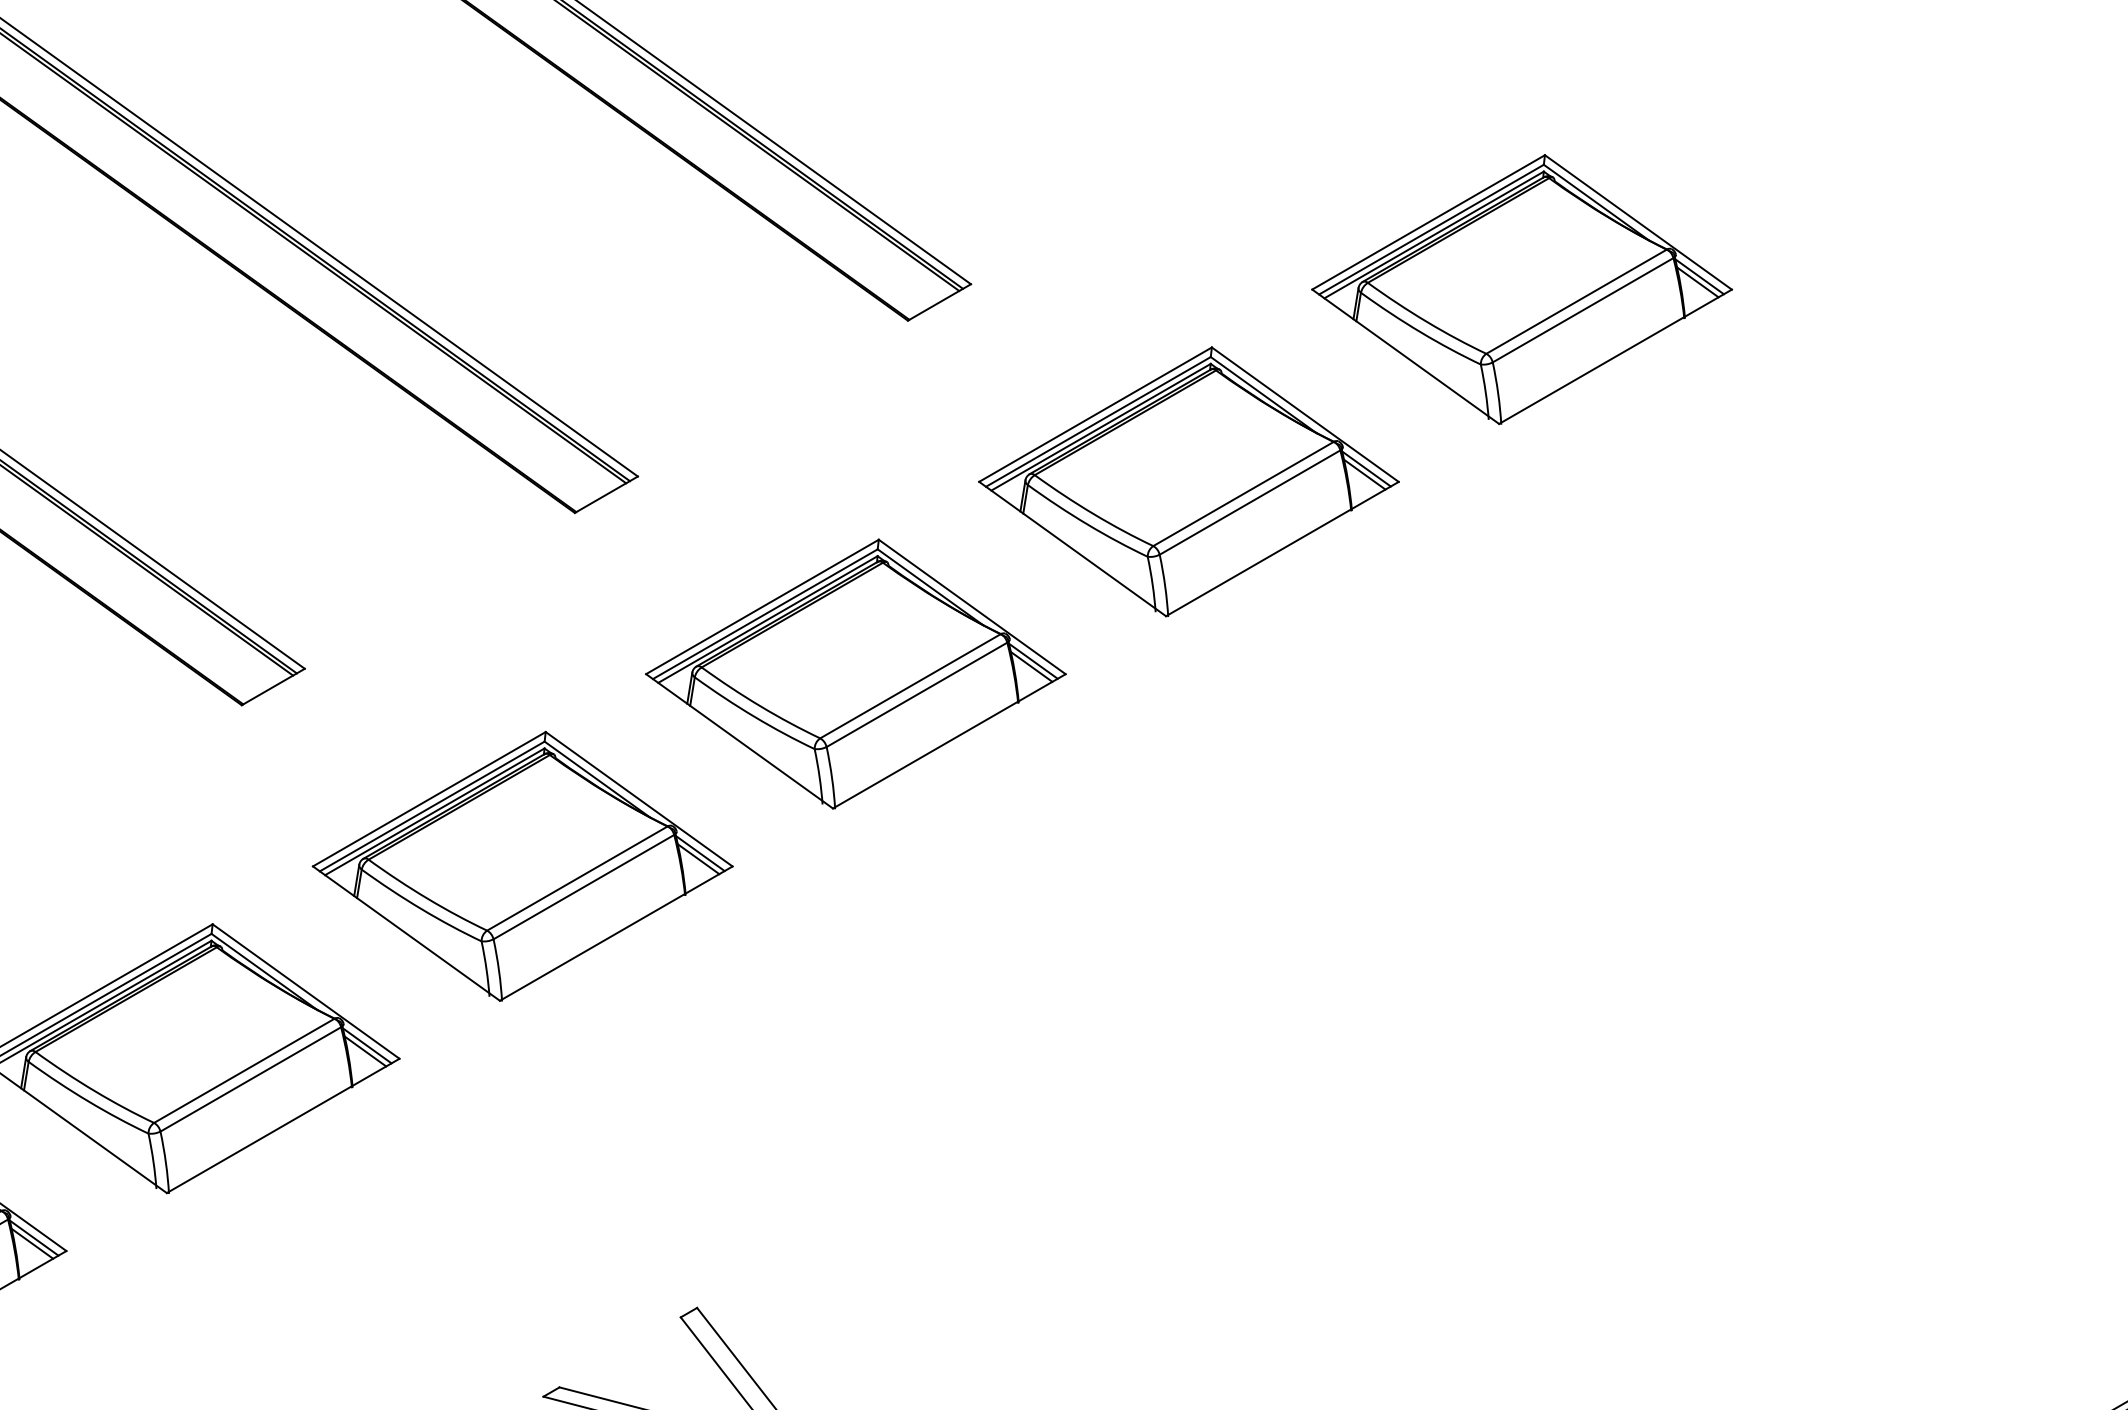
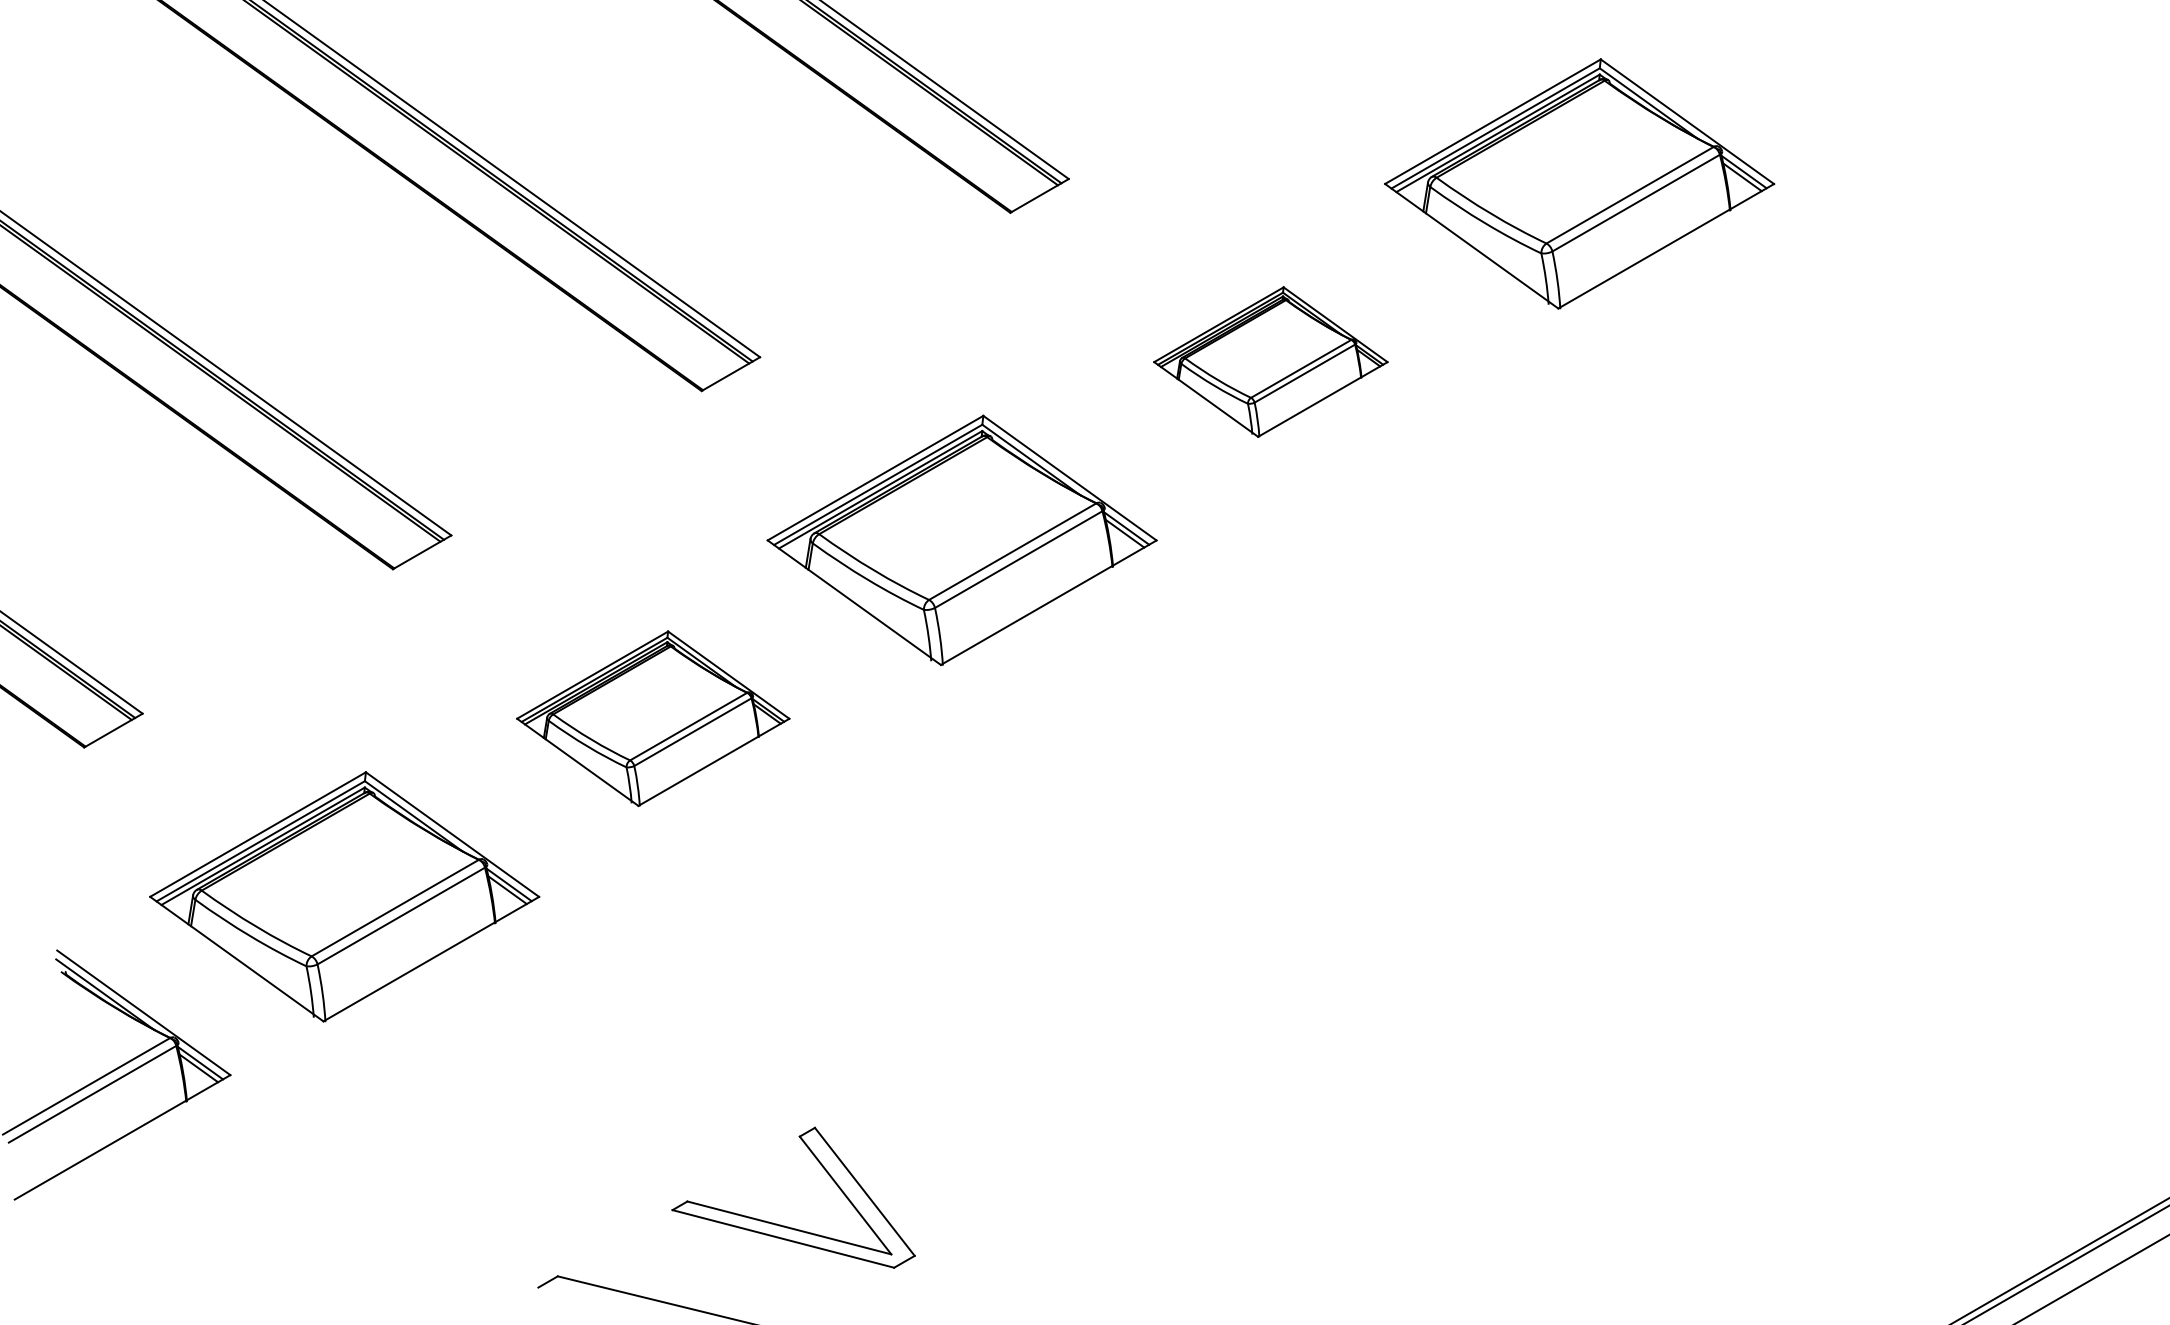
part: (1188, 481) -> (1270, 361), size x0.6
part: (521, 866) -> (652, 718), size x0.7

